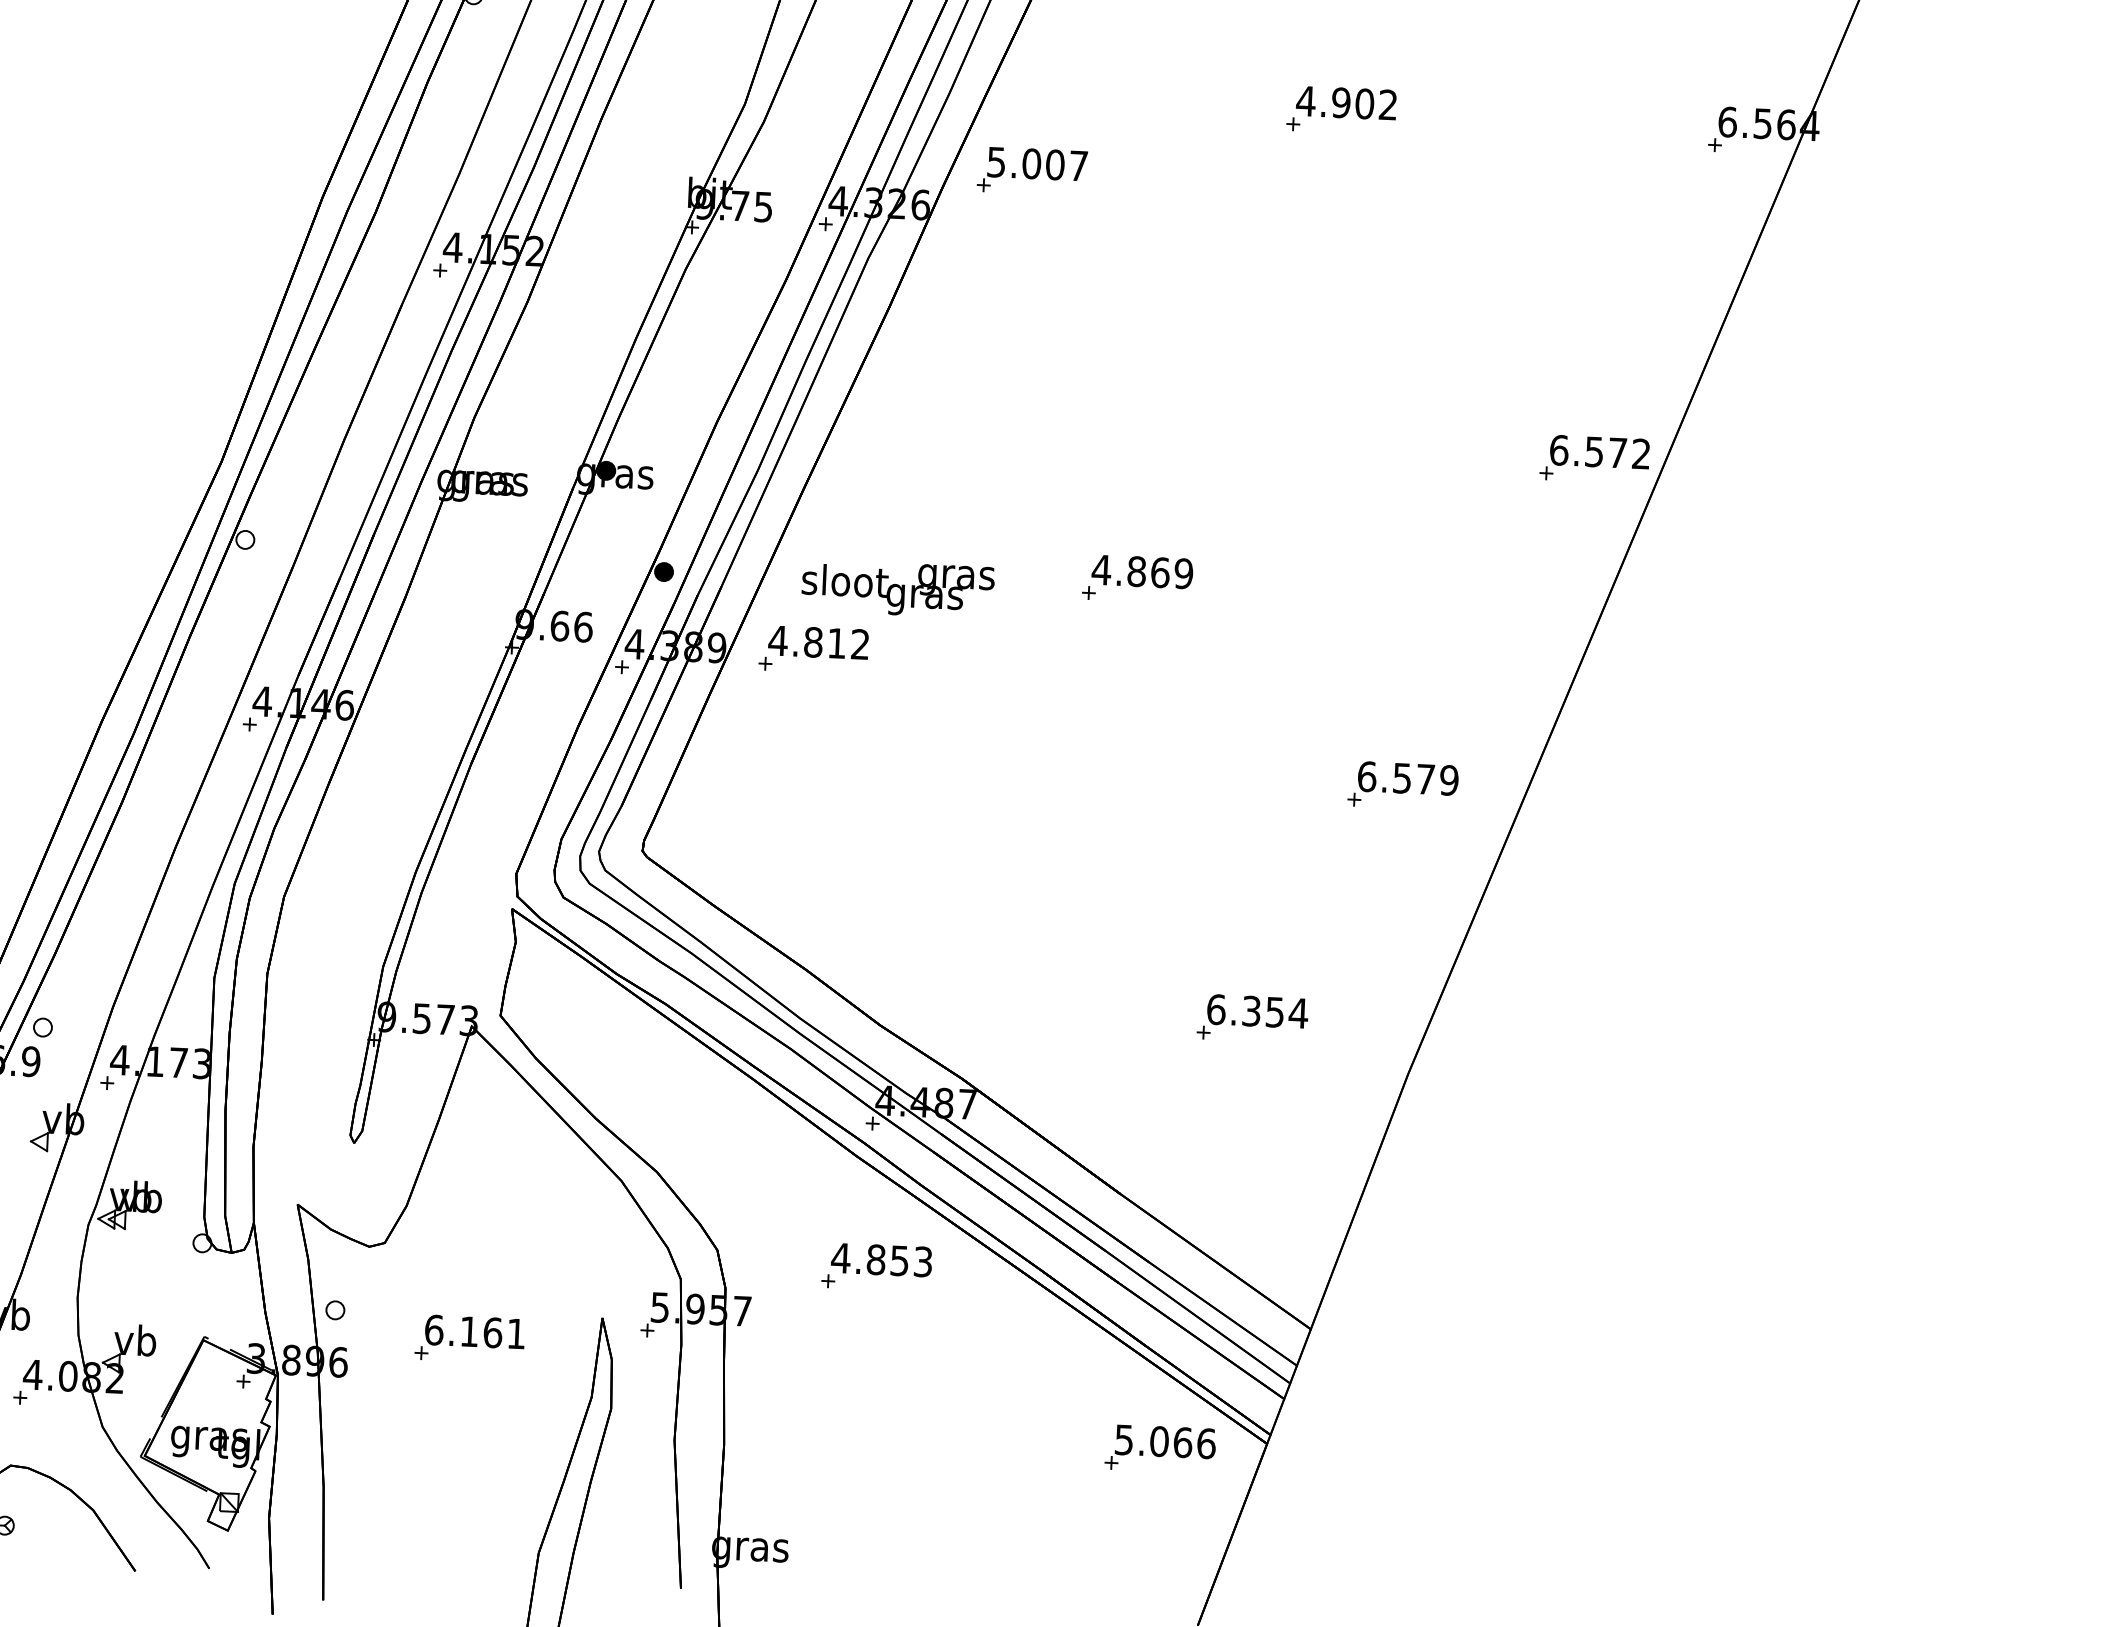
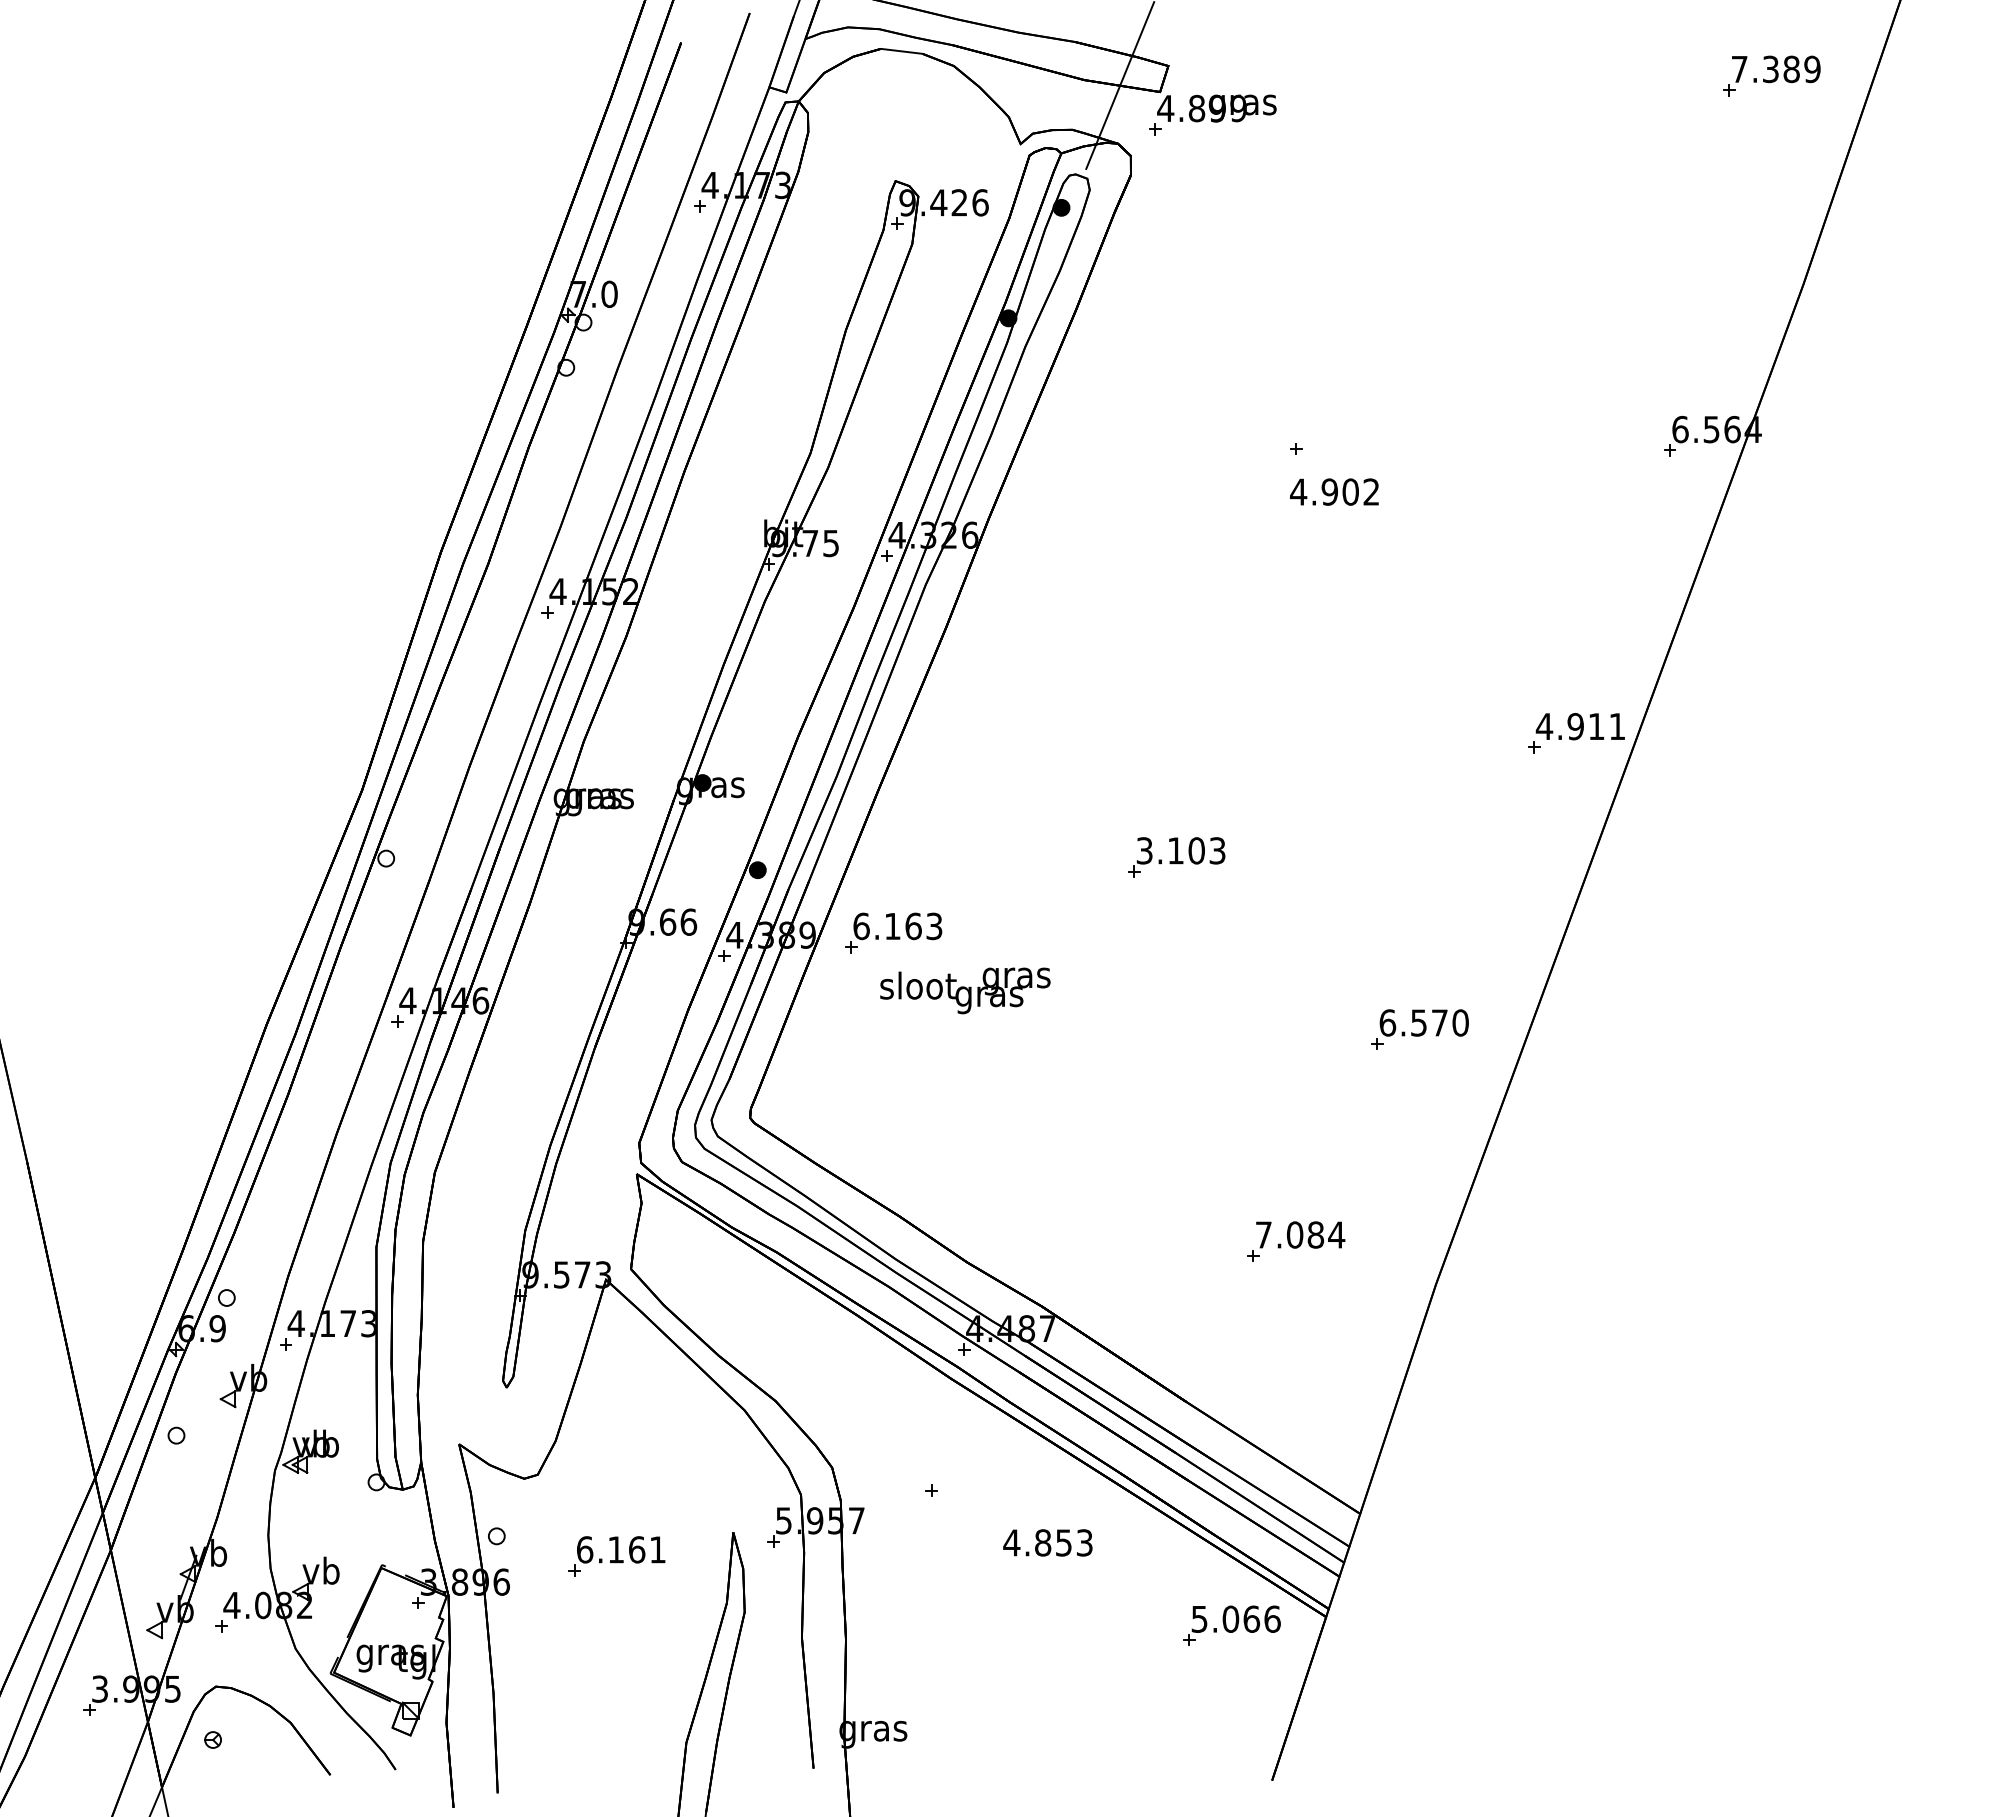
text: (1346, 102) -> (1334, 491), moved
part: (1032, 170) -> (1067, 500), removed
text: (1598, 451) -> (1579, 726), 6.572 -> 4.911
text: (1142, 571) -> (1180, 850), 4.869 -> 3.103
text: (898, 588) -> (965, 990), moved
text: (818, 642) -> (897, 926), 4.812 -> 6.163
text: (1449, 779) -> (1460, 1022), 6.579 -> 6.570
text: (1245, 1010) -> (1289, 1234), 6.354 -> 7.084
text: (881, 1259) -> (1047, 1542), moved

